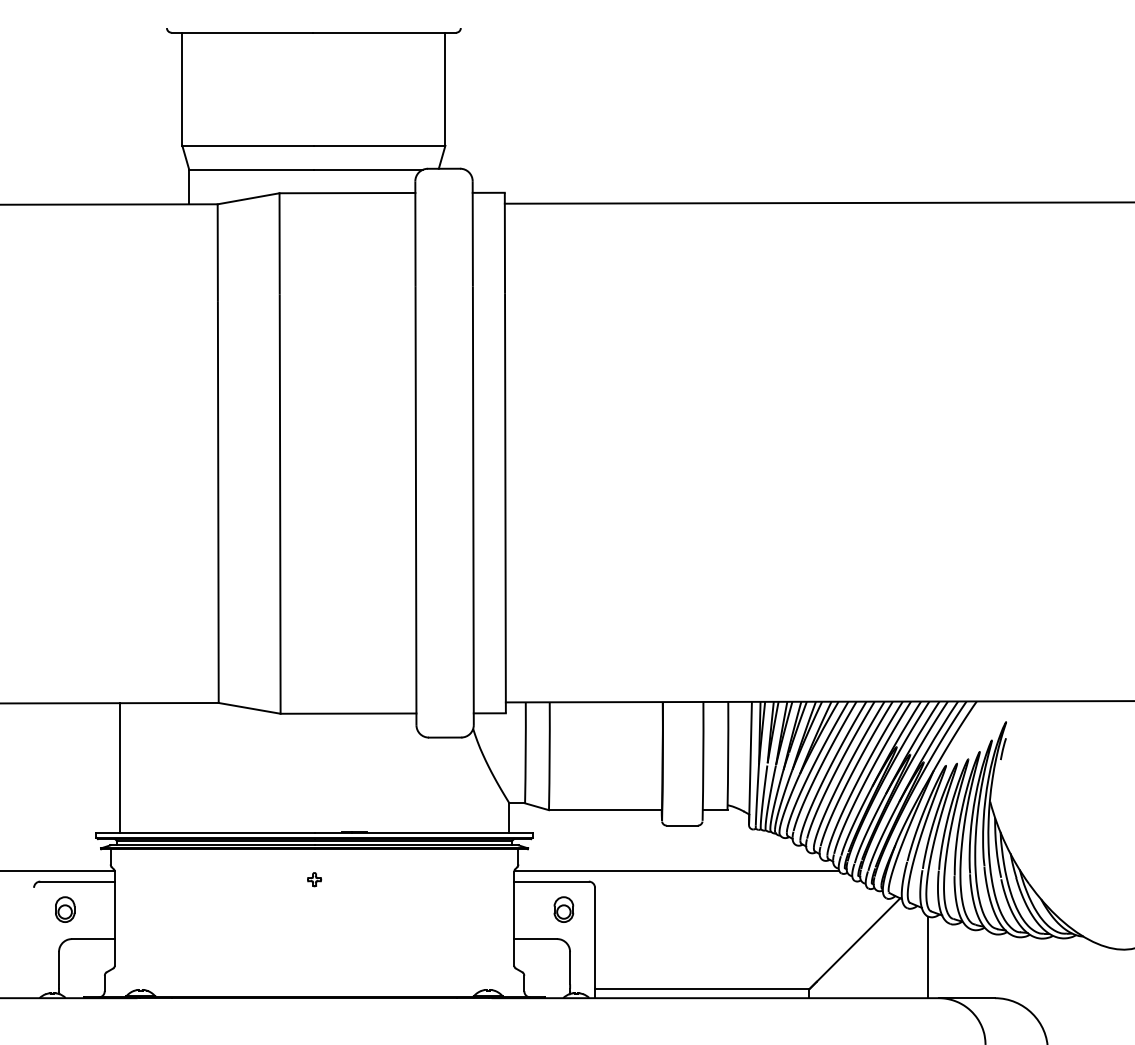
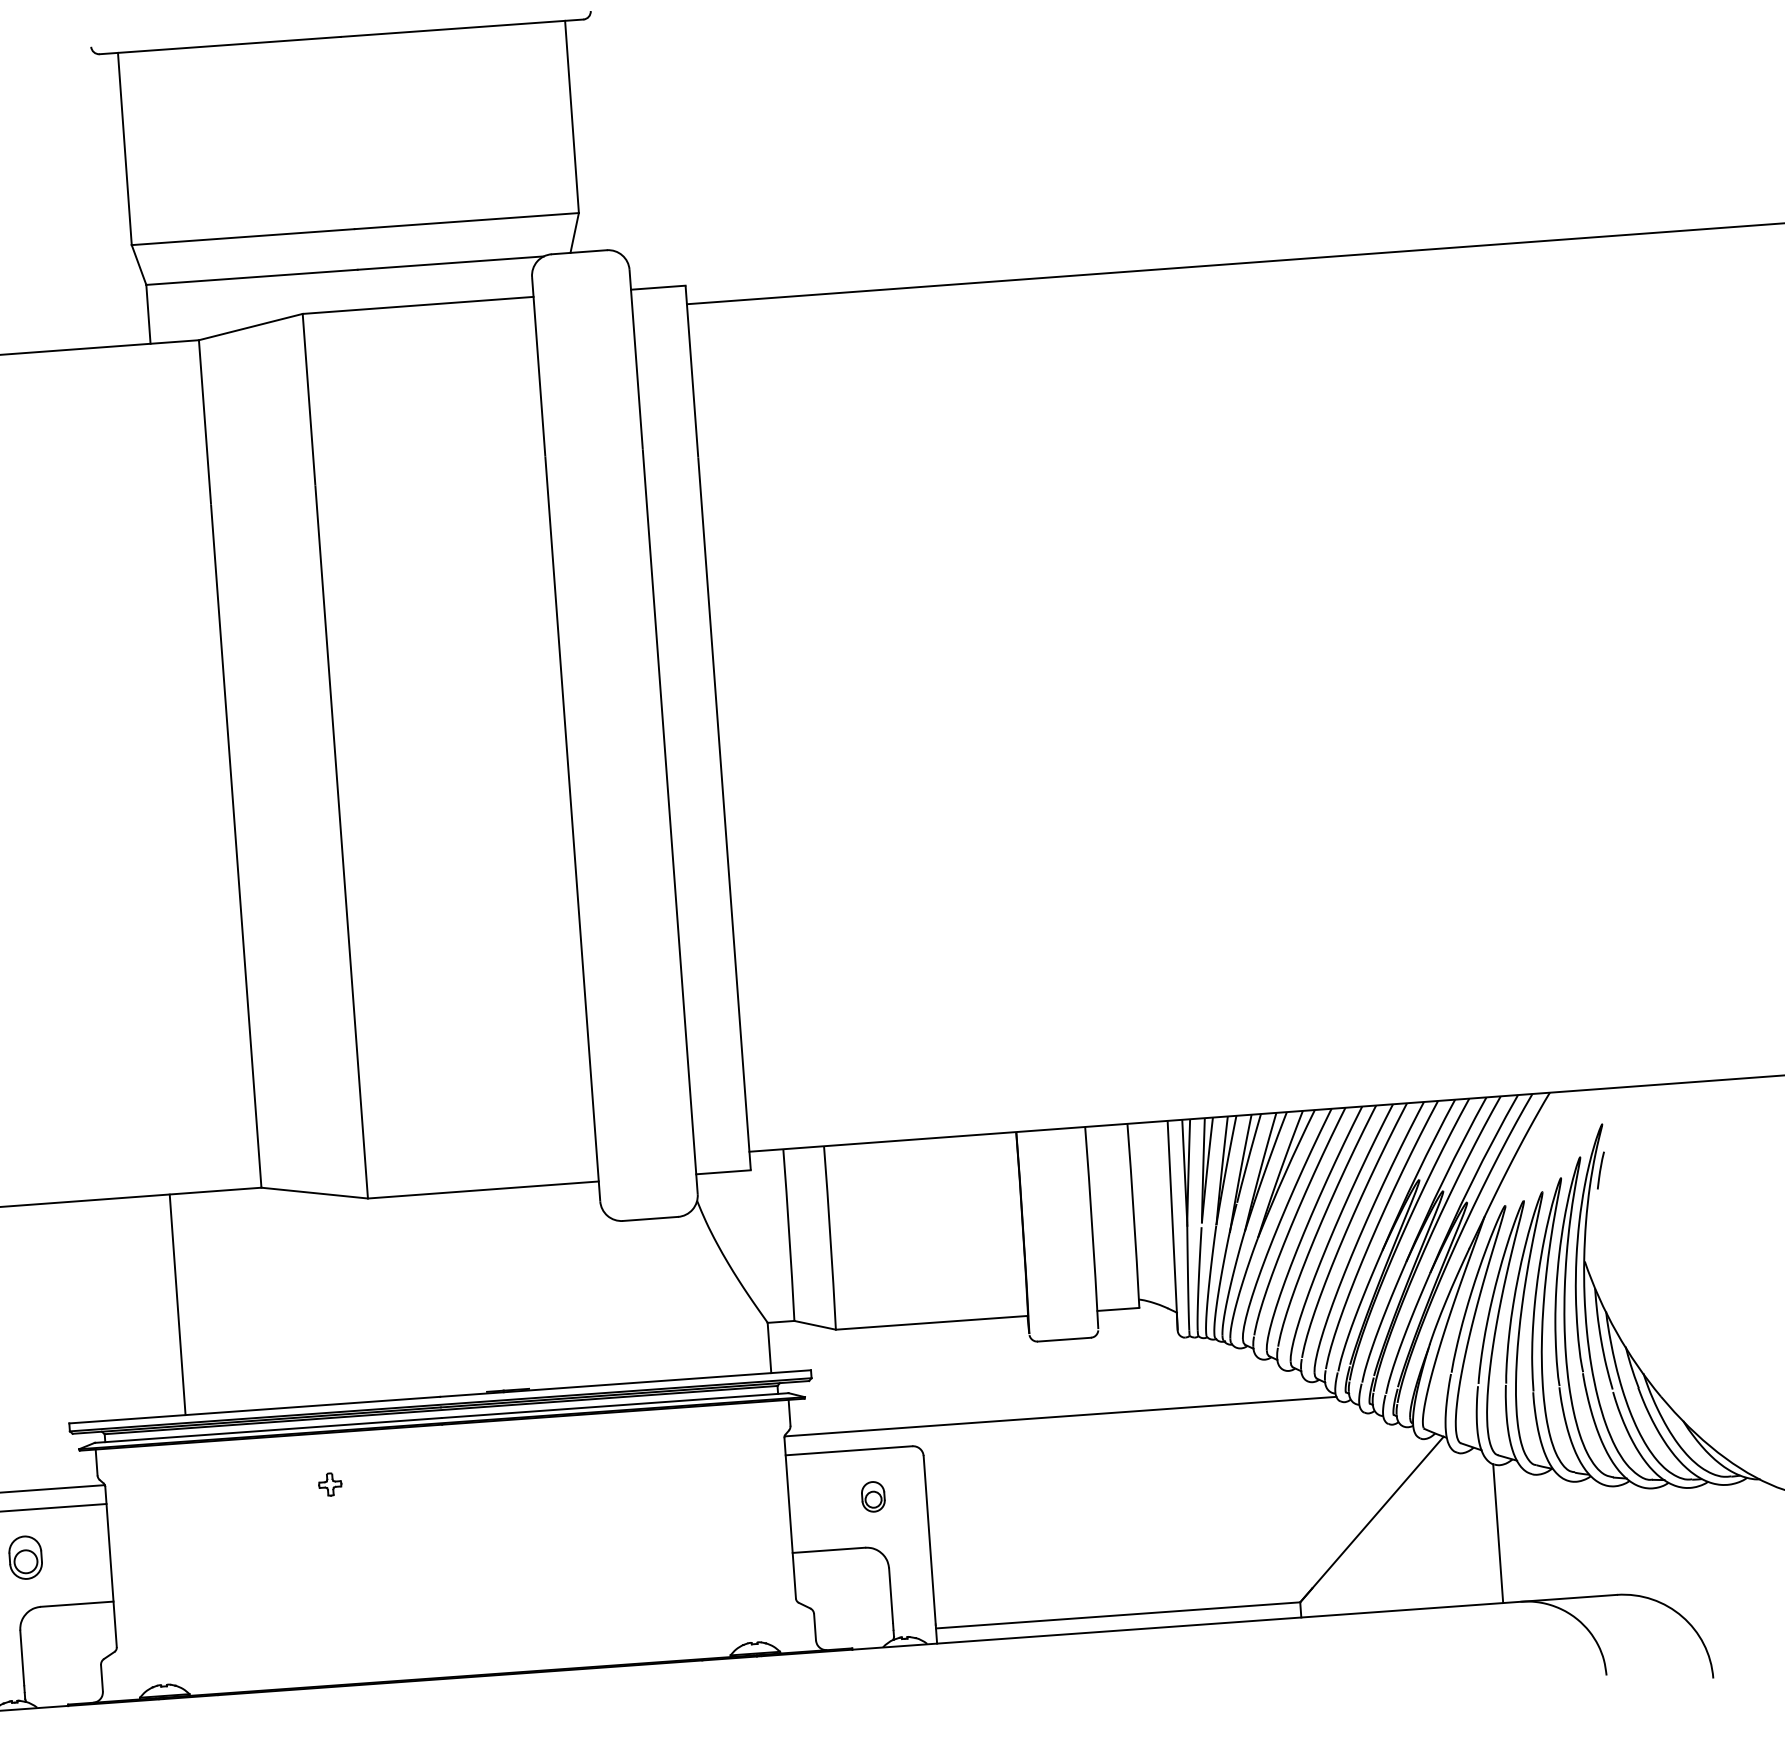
line: (119, 767) -> (177, 1303), moved
part: (314, 879) -> (330, 1484), moved
part: (563, 909) -> (872, 1496), size x0.7

